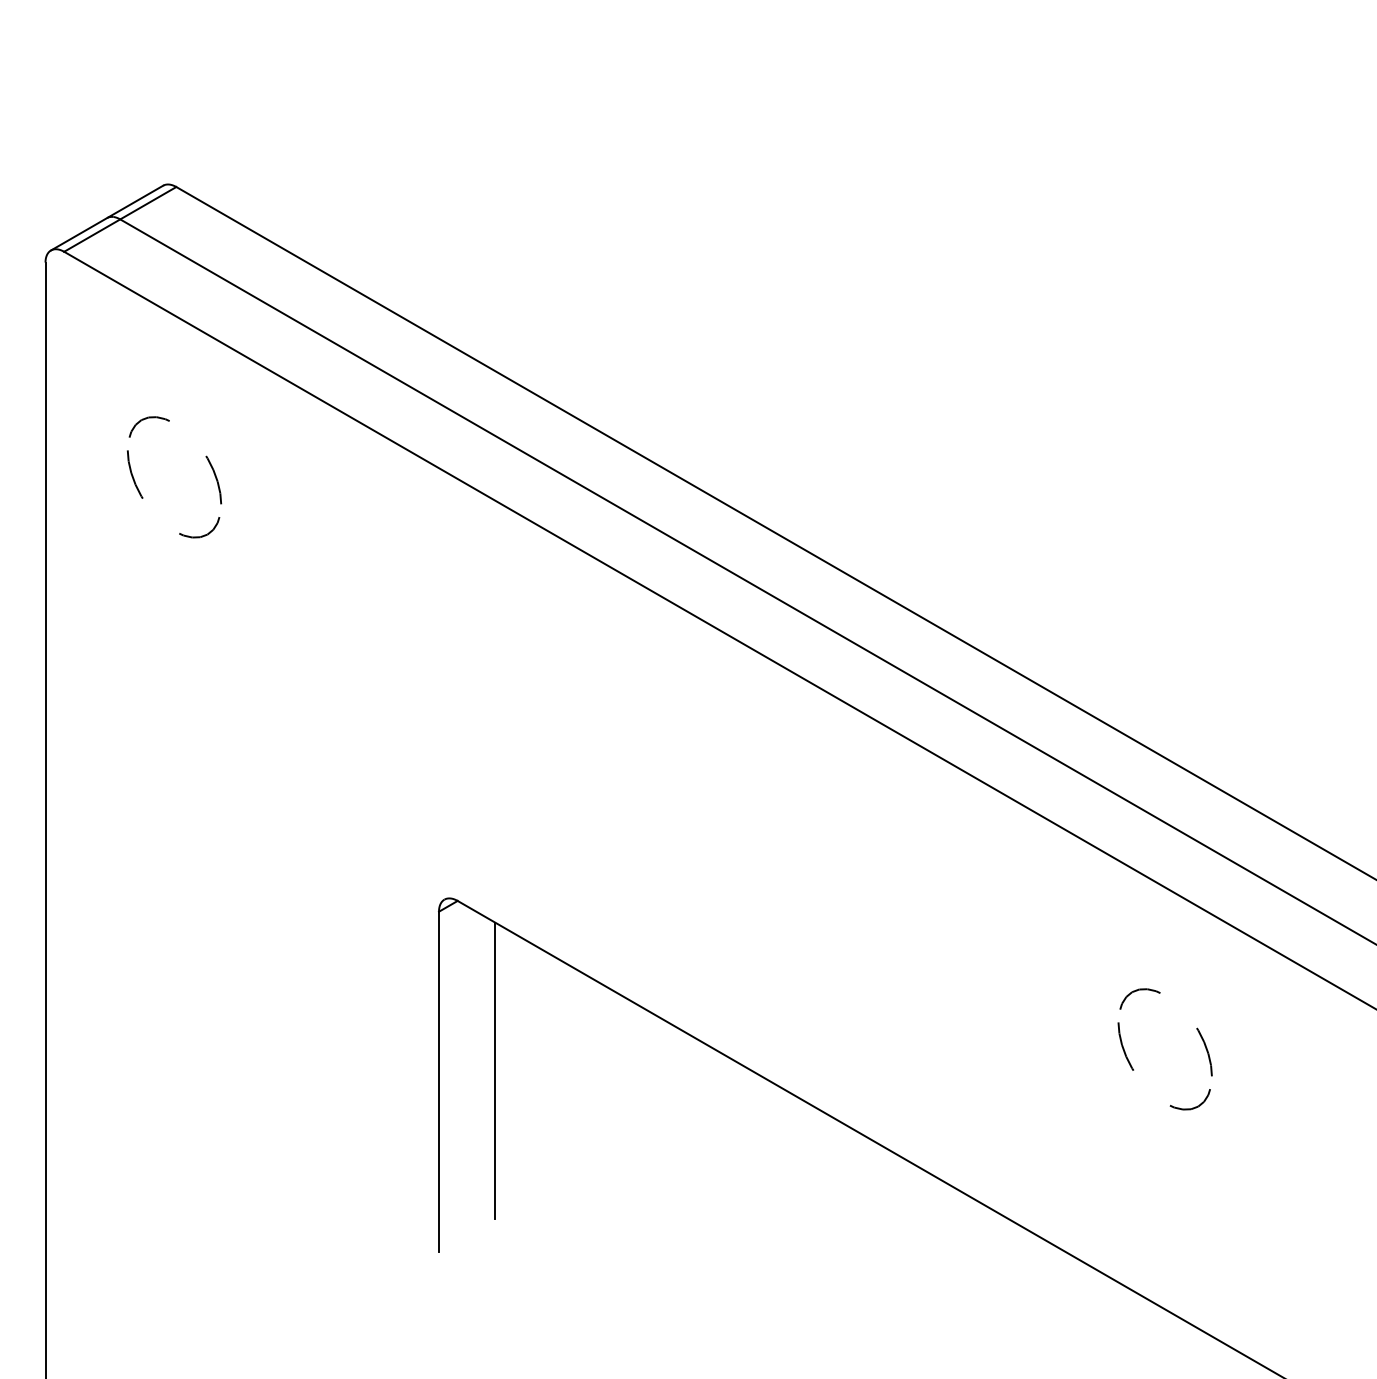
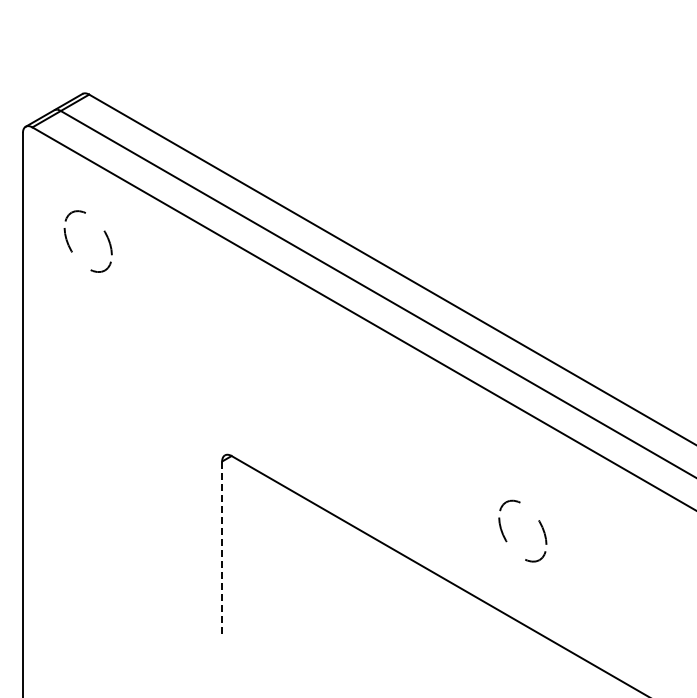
part: (1196, 1030) -> (538, 521), moved
line: (494, 1069) -> (250, 541), removed
line: (439, 1083) -> (222, 548), solid -> dashed

